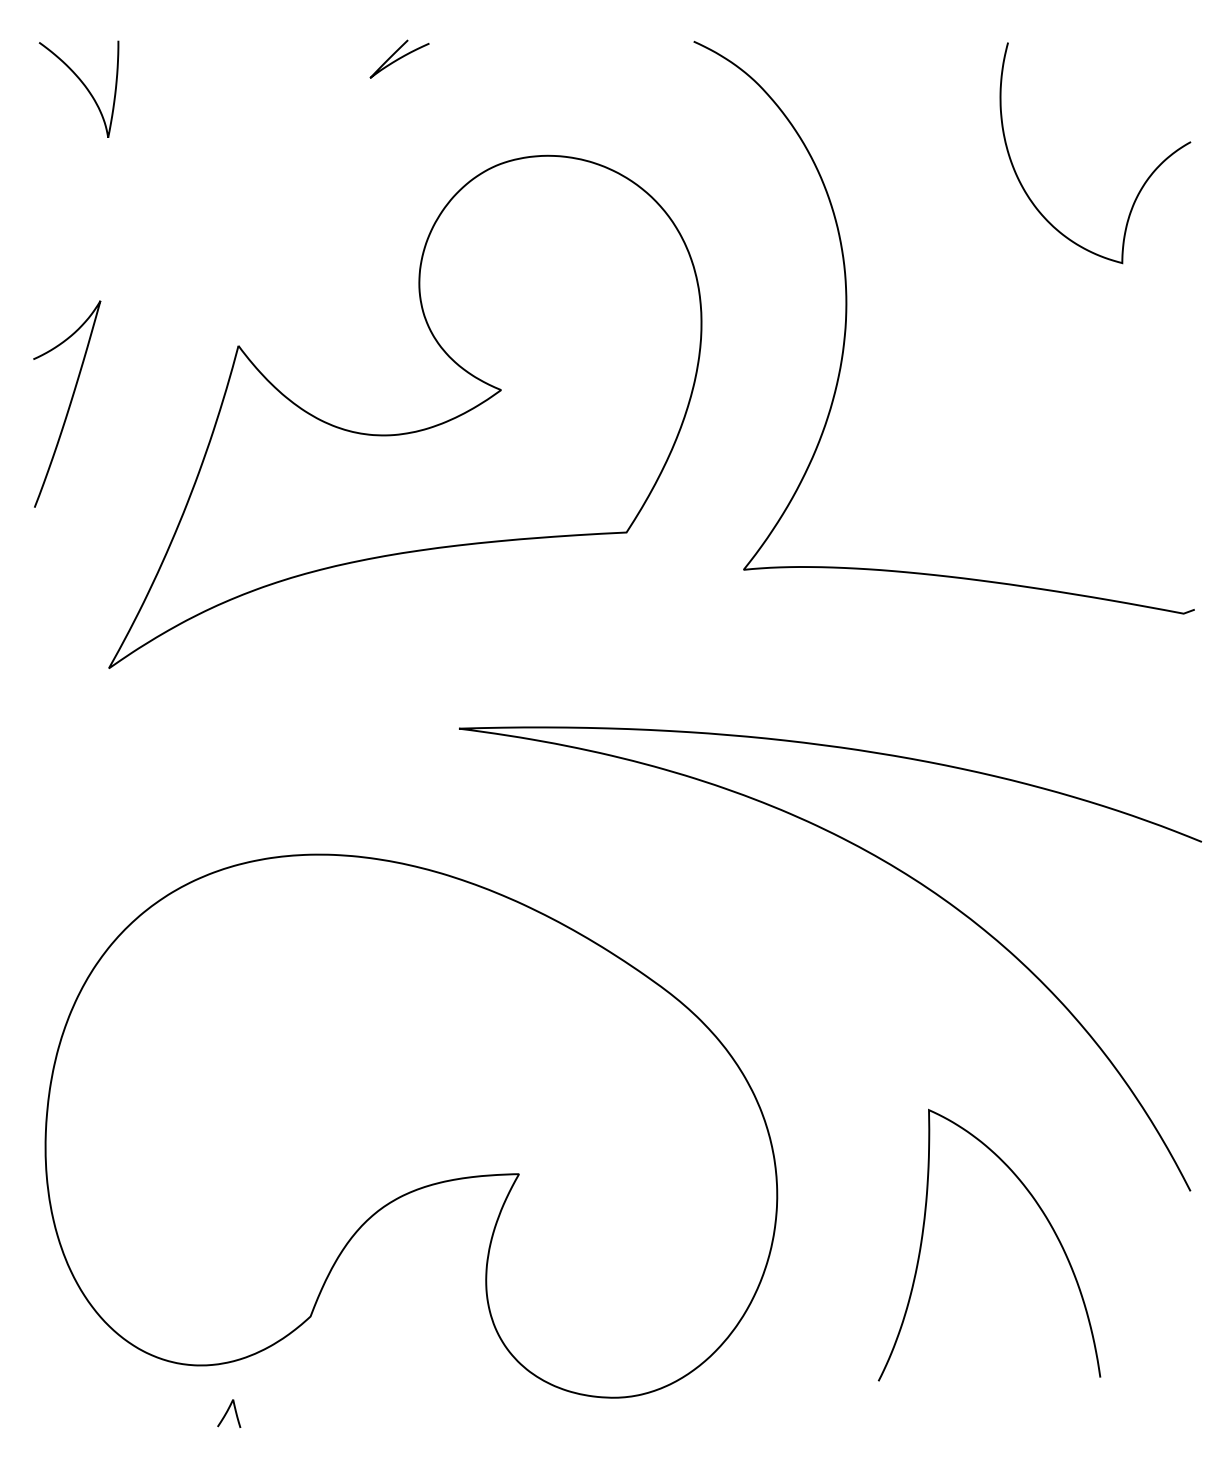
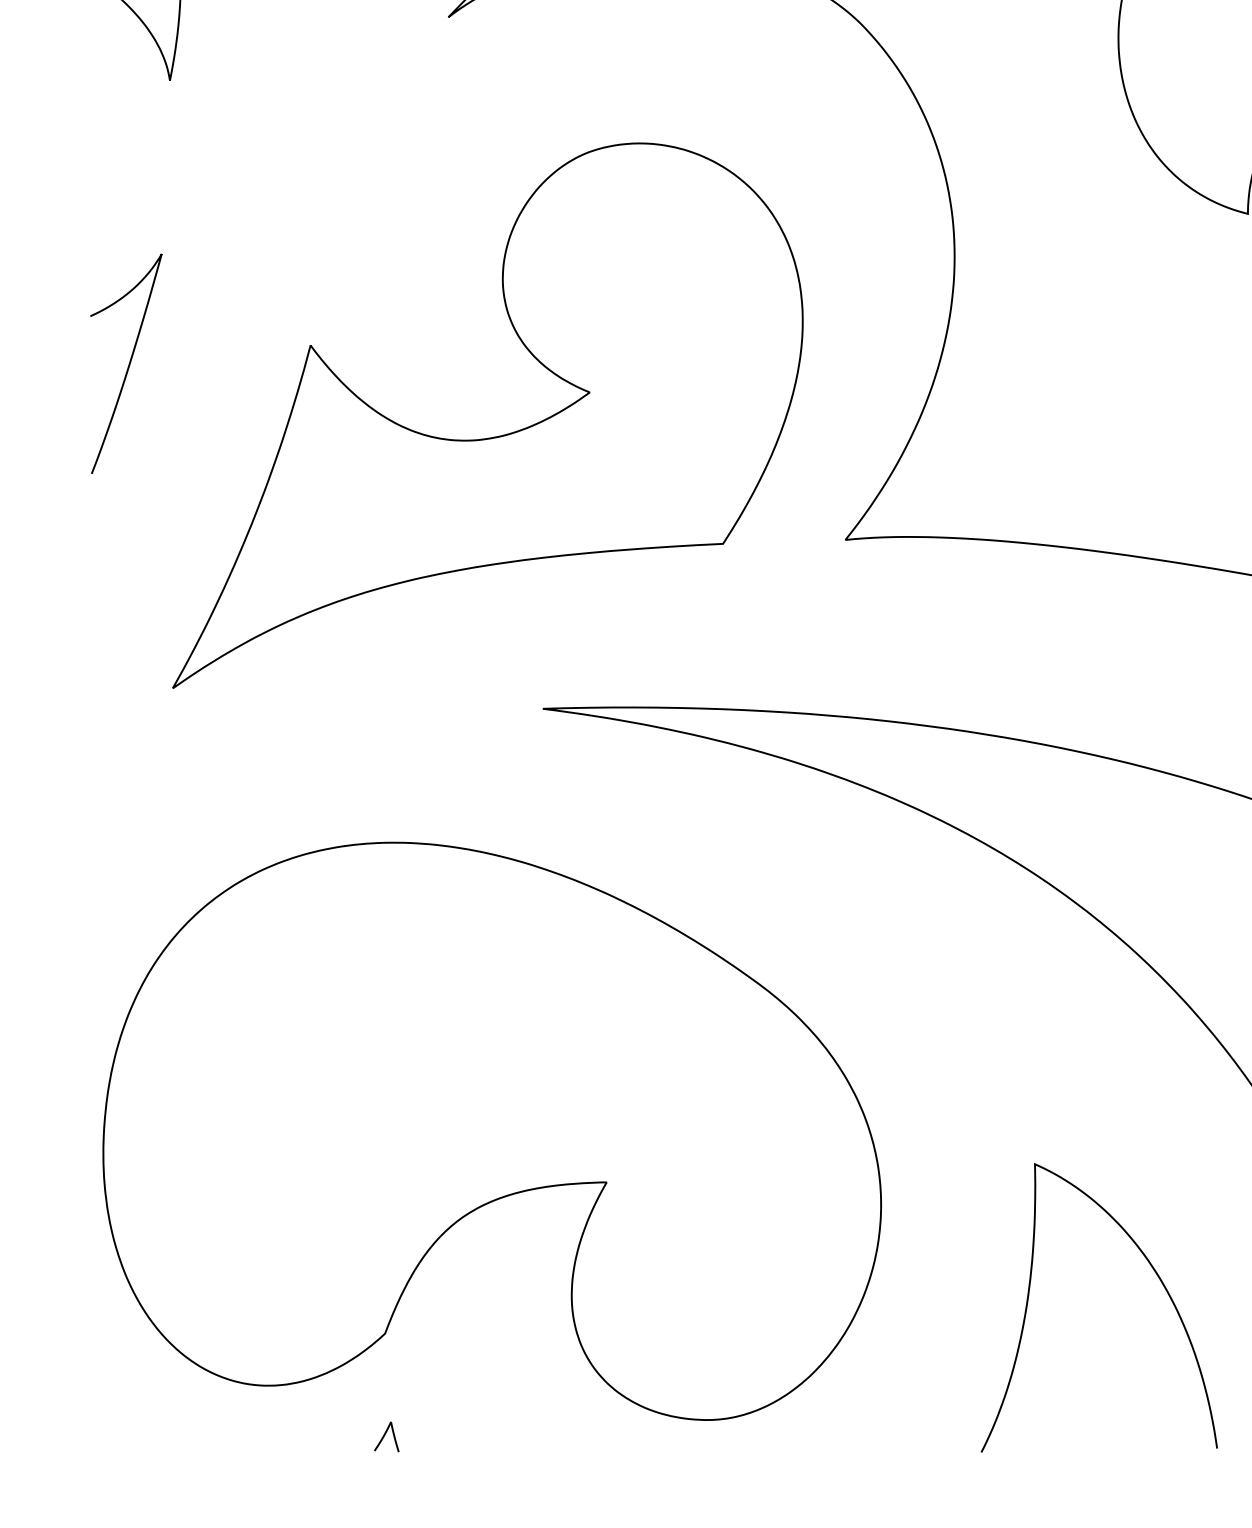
part: (410, 431) -> (493, 436), moved
curve: (1040, 1210) -> (1153, 1270), moved
curve: (227, 1413) -> (384, 1436), moved

